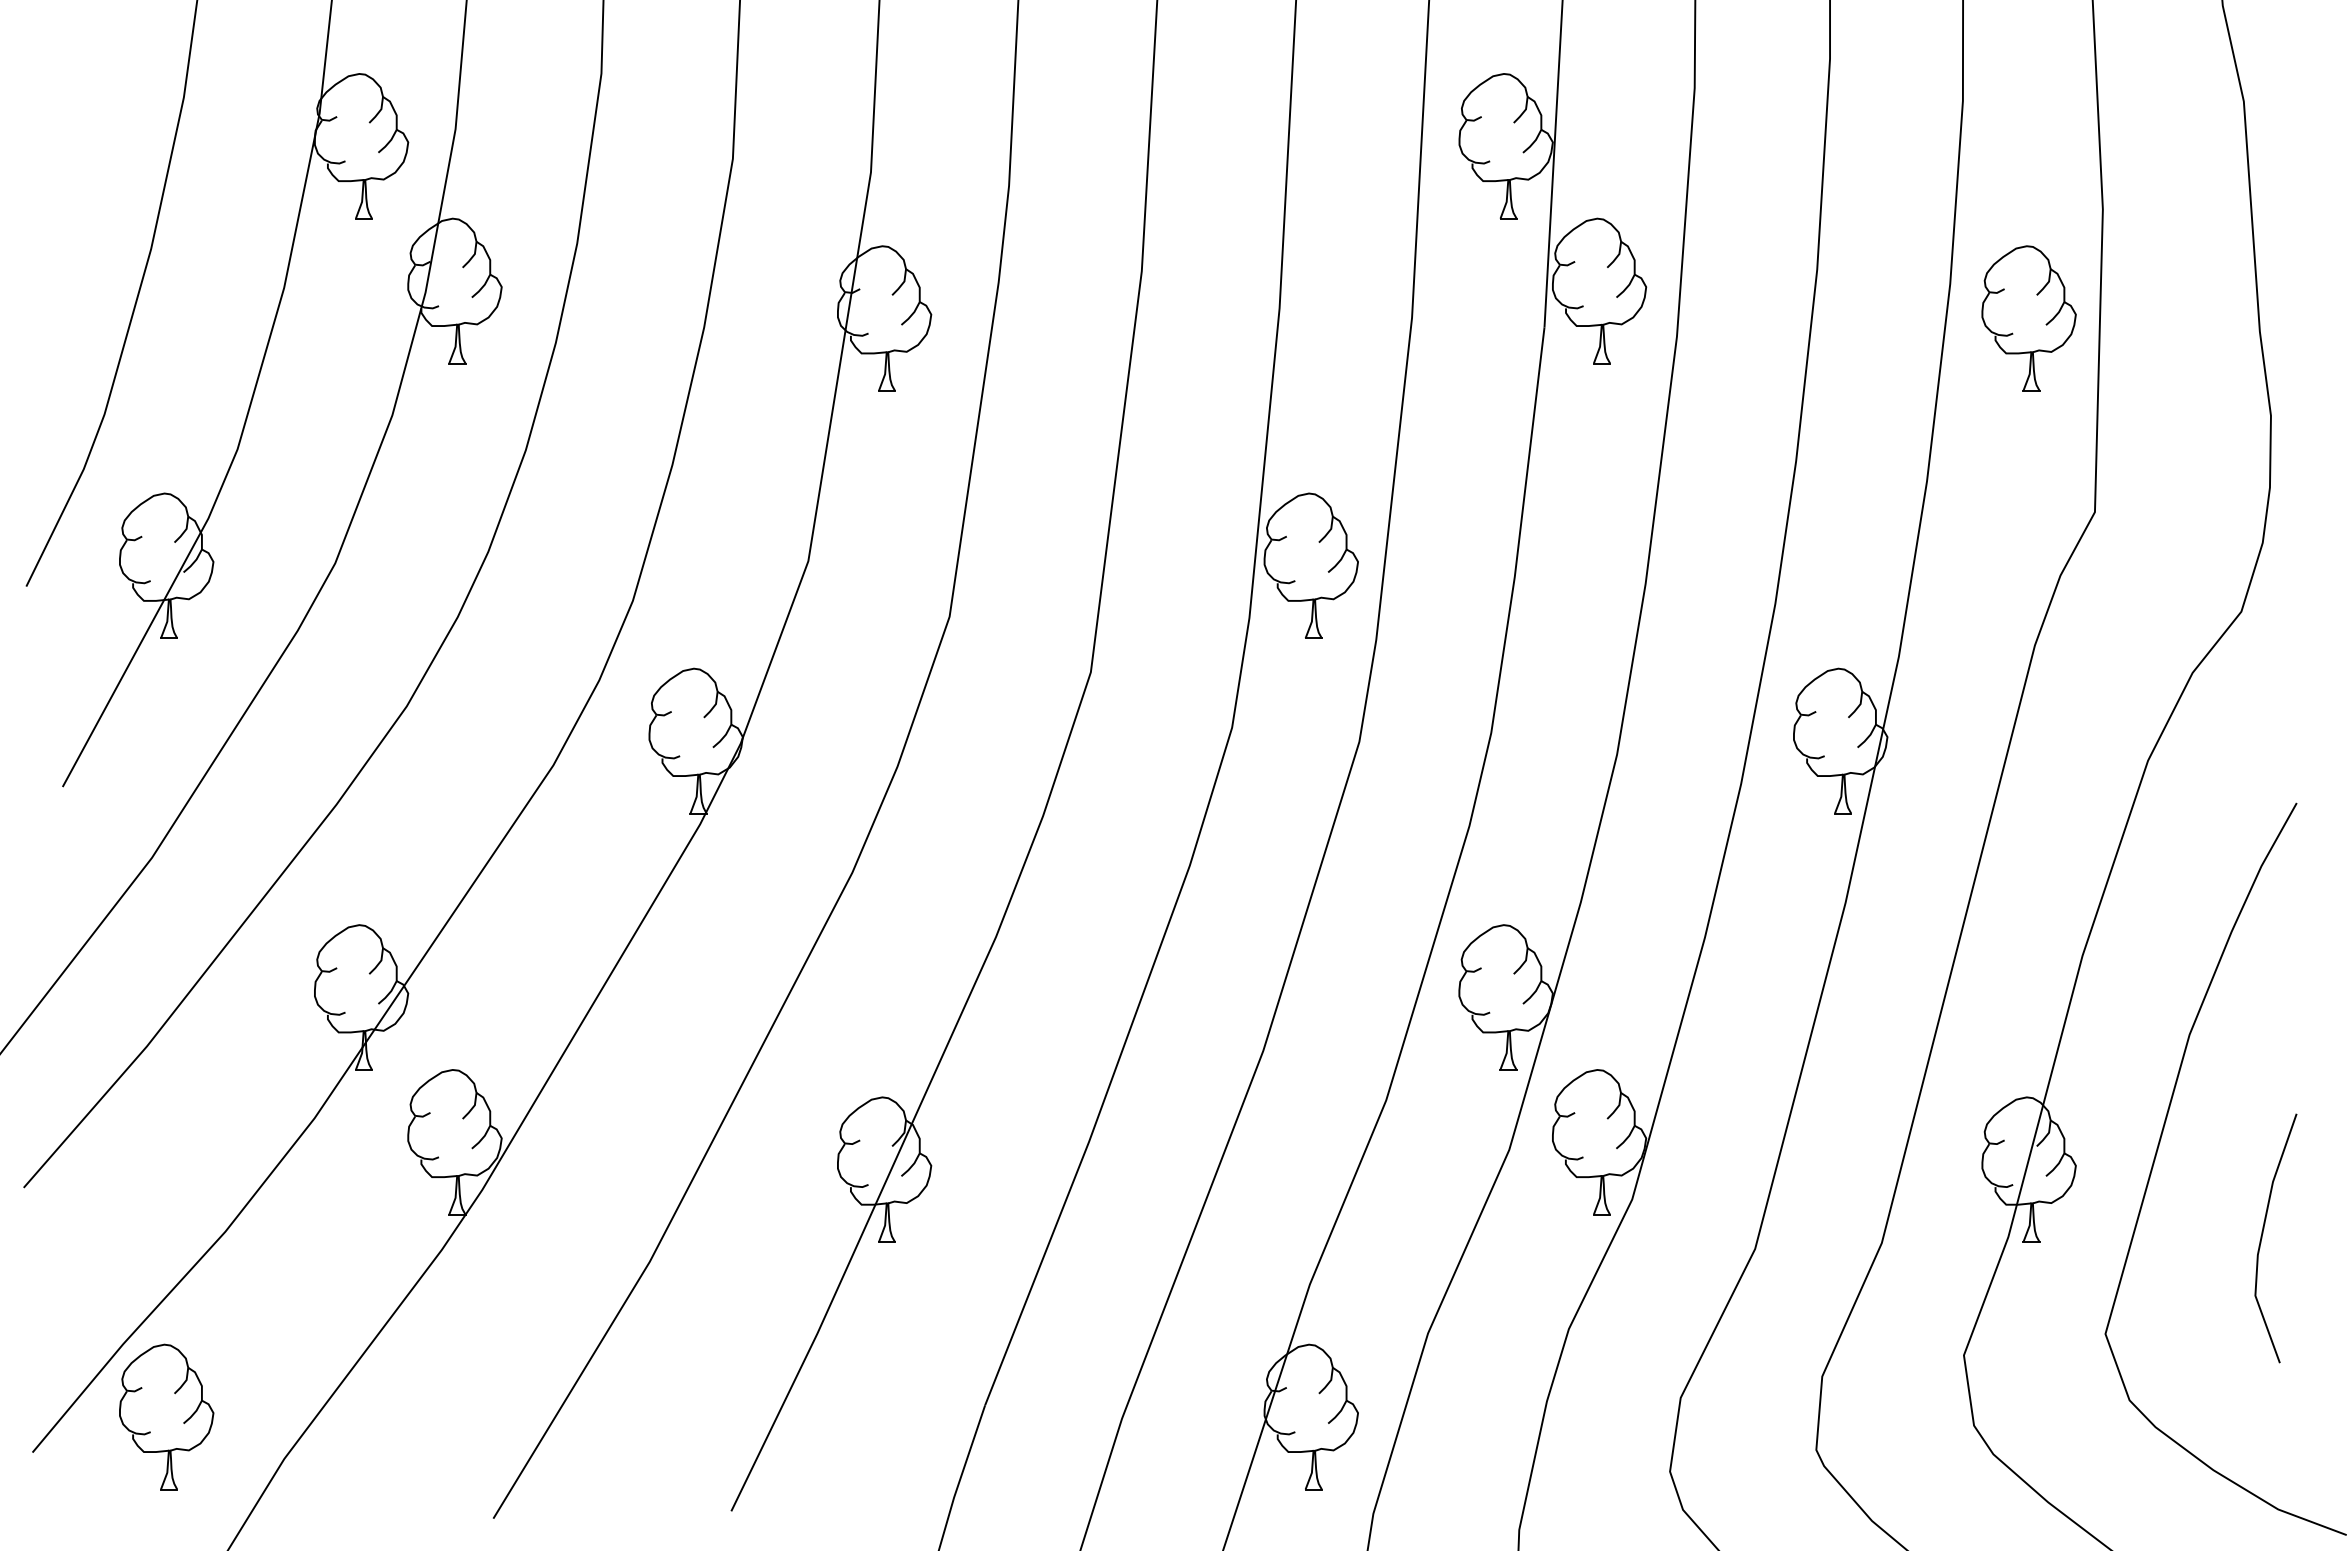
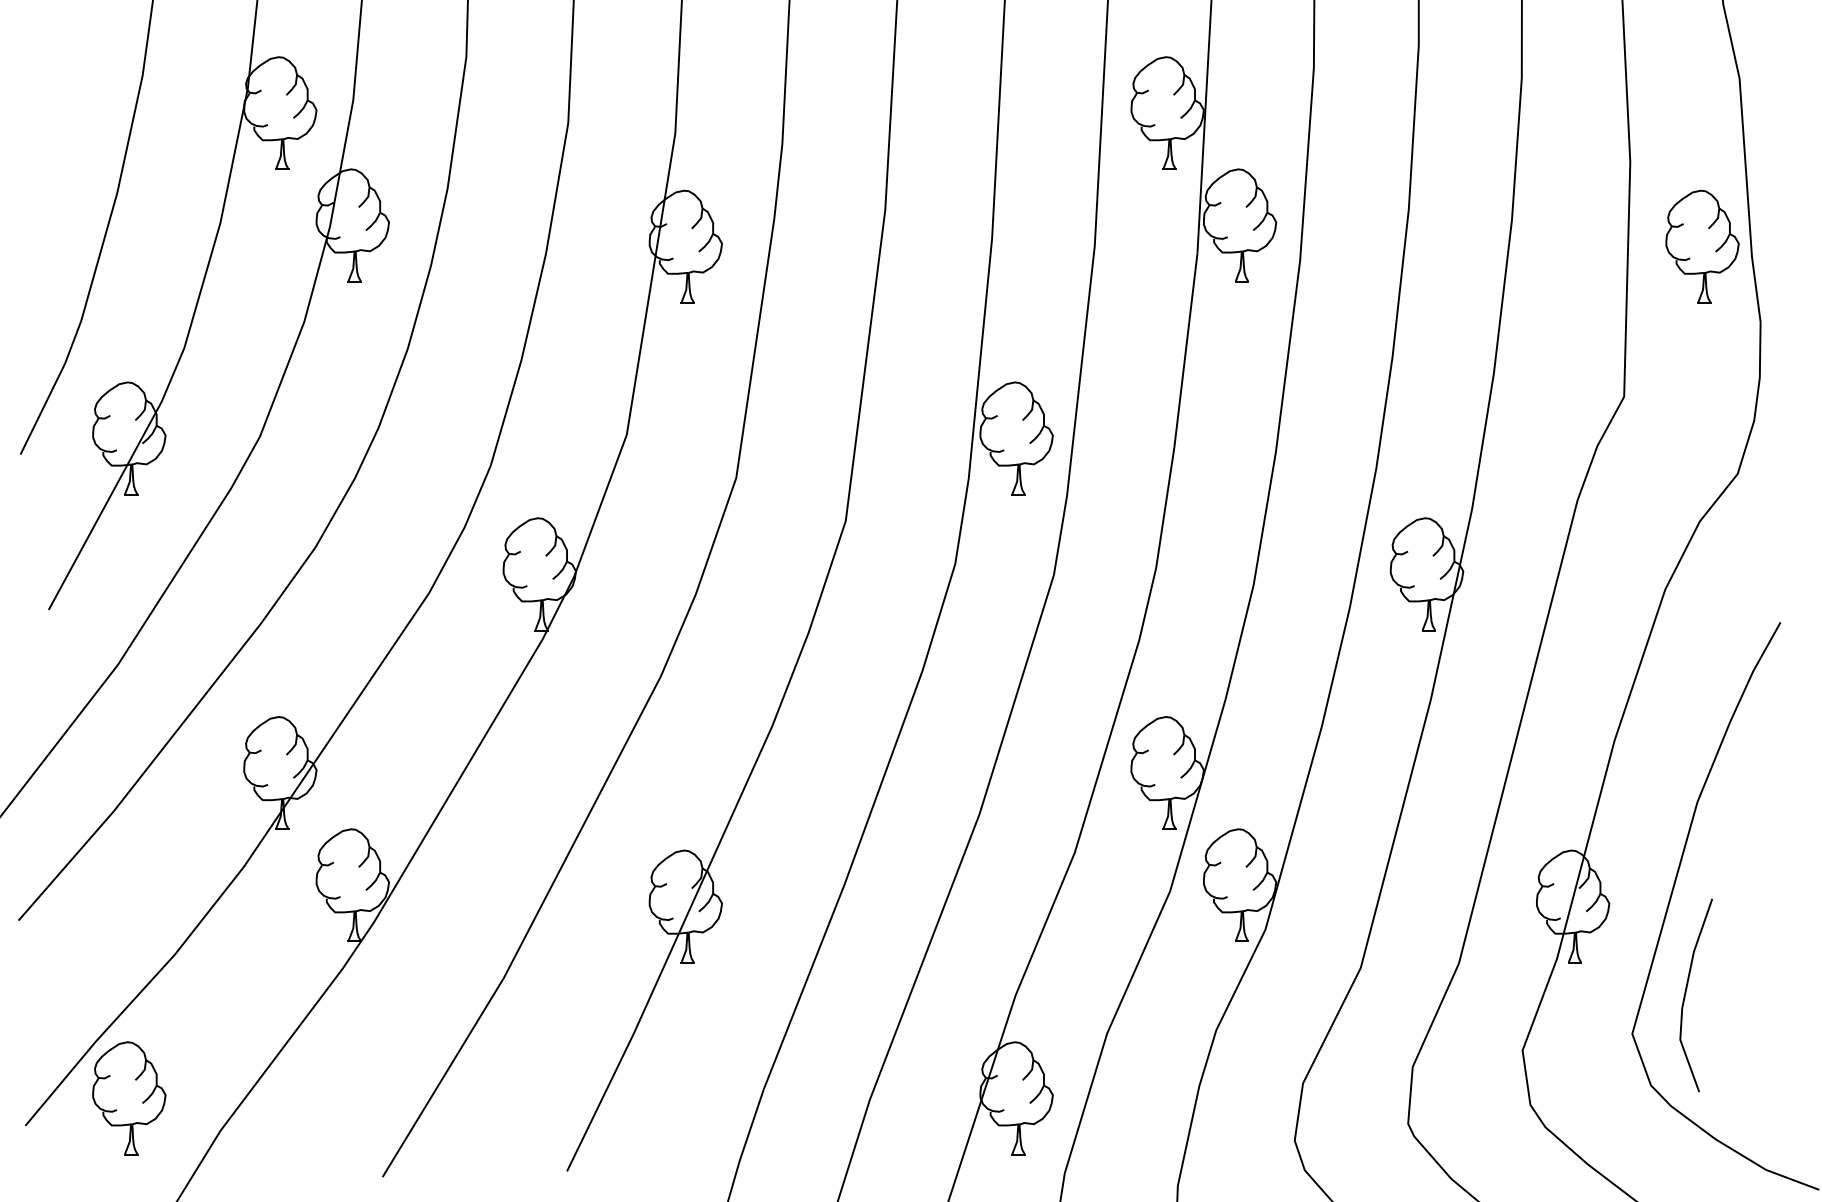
part: (2028, 318) -> (1702, 246), moved
line: (2263, 1233) -> (1686, 991), moved

